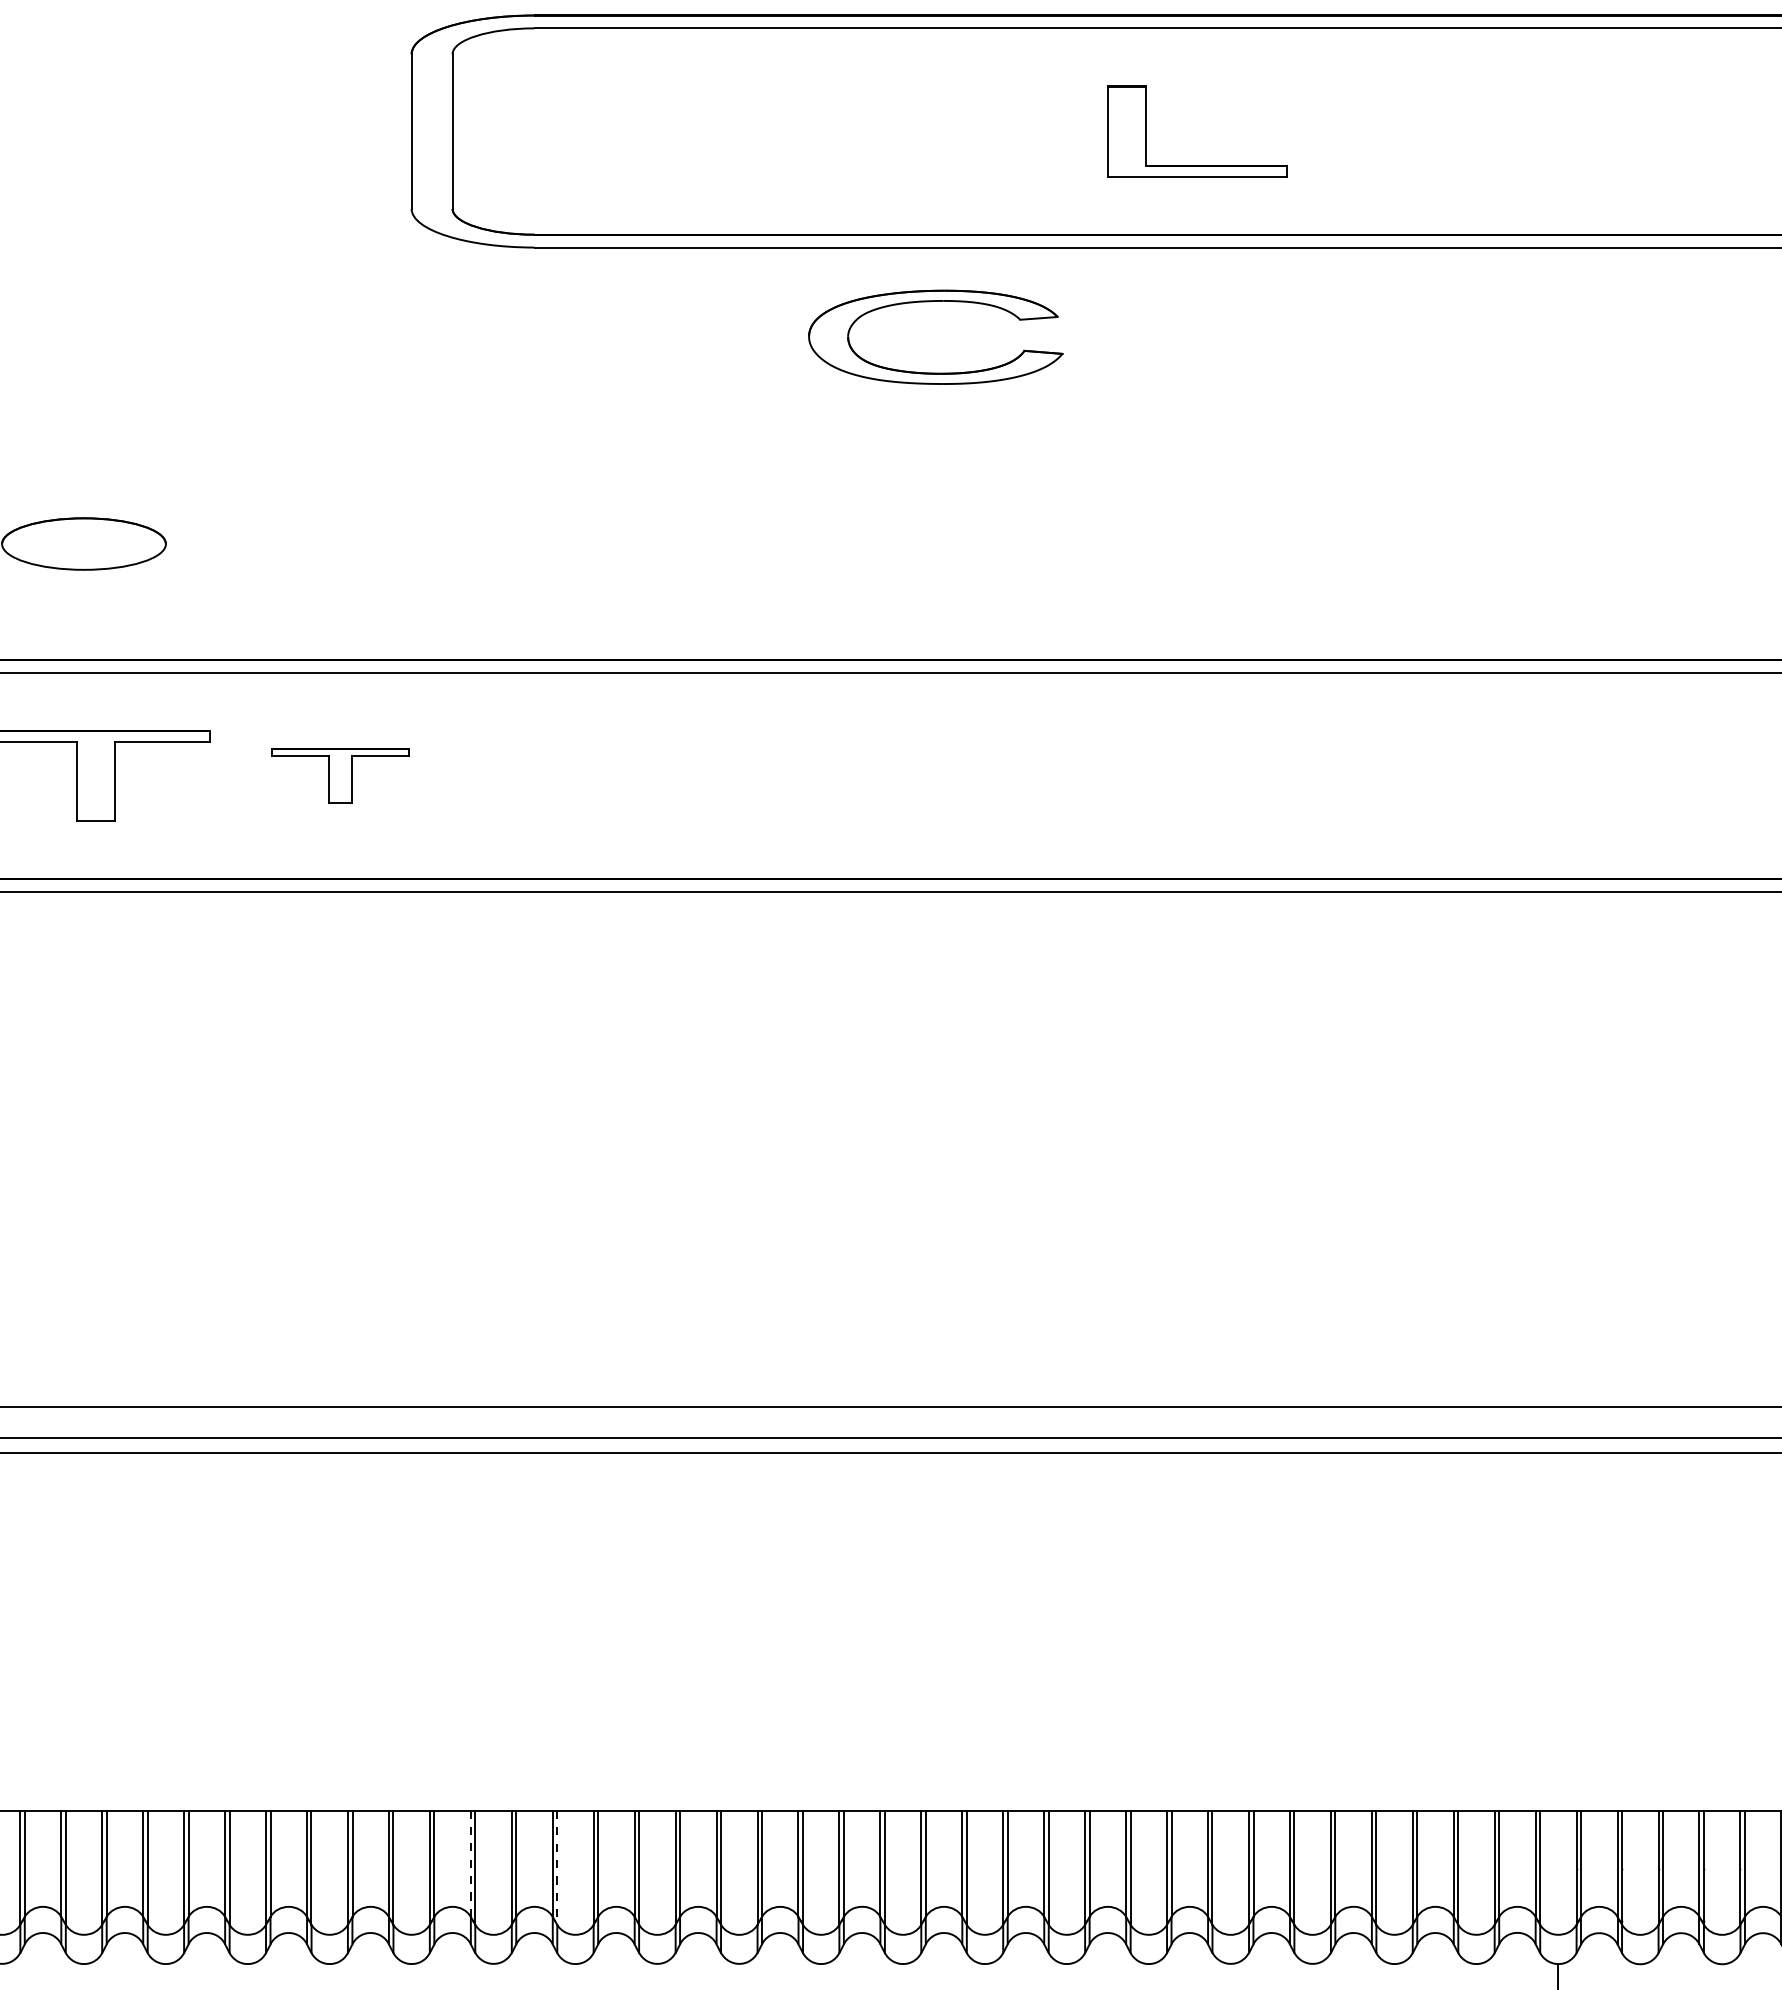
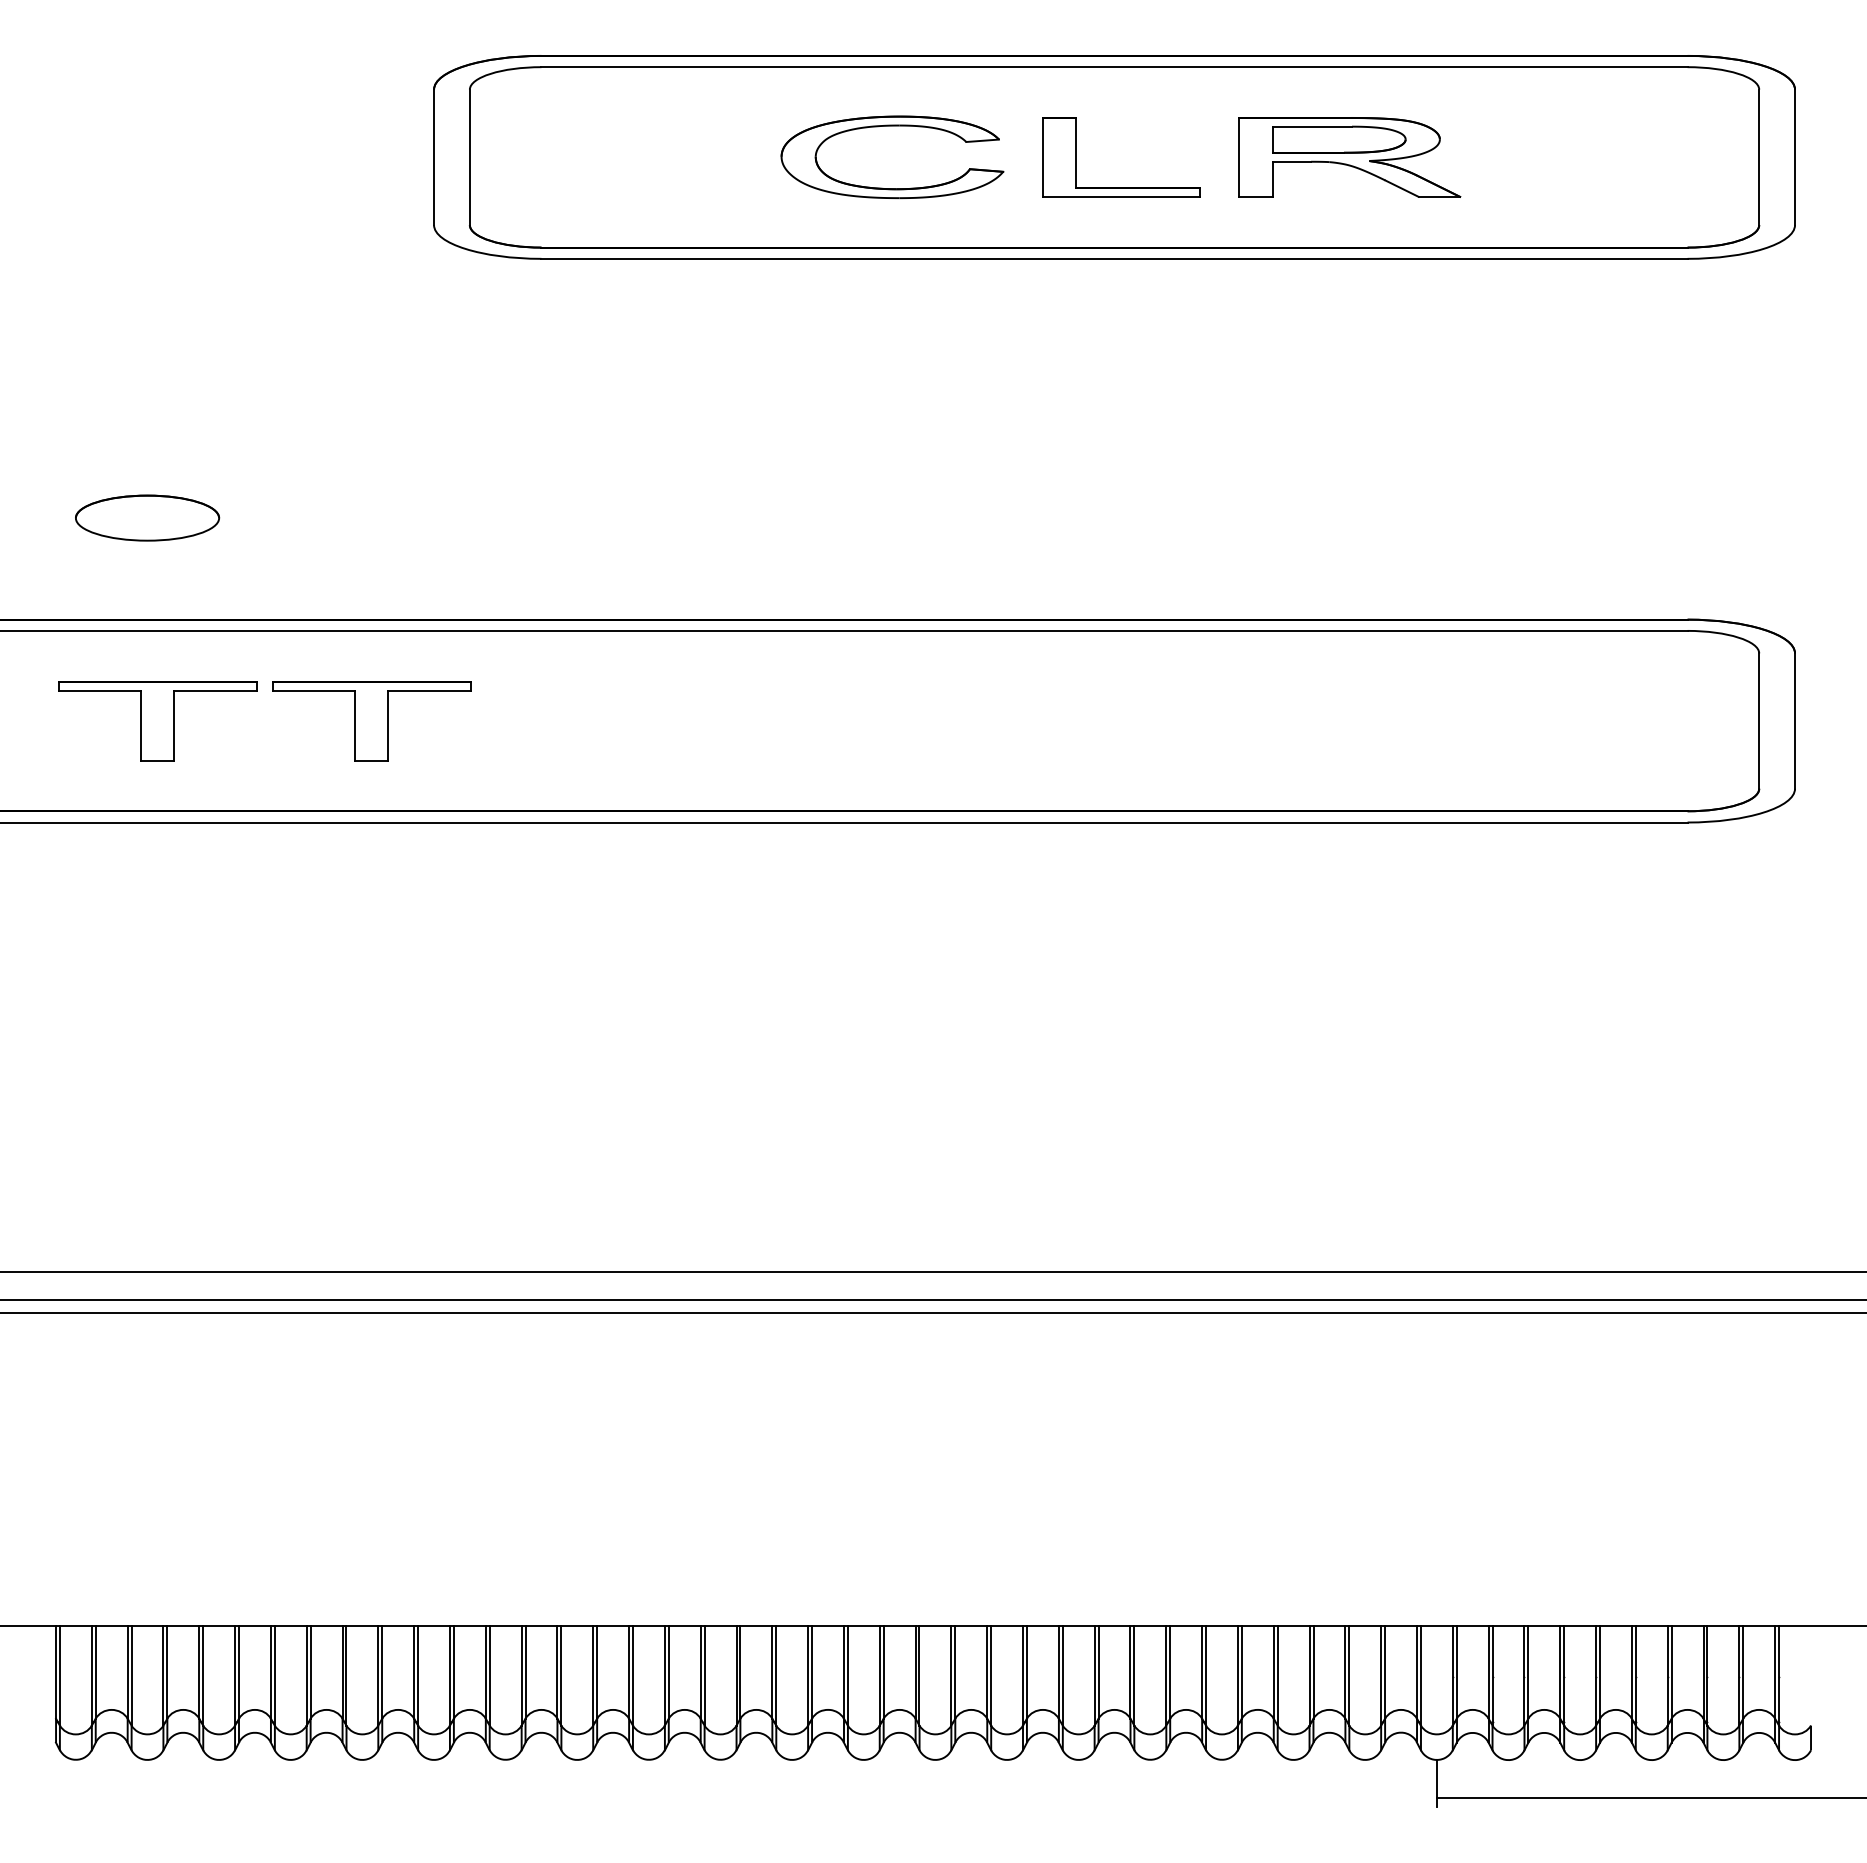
part: (1458, 131) -> (1349, 157), added
part: (935, 302) -> (892, 126), moved
part: (340, 776) -> (371, 721), size x1.67
line: (470, 1862) -> (485, 1671), dashed -> solid
line: (557, 1867) -> (561, 1675), dashed -> solid

